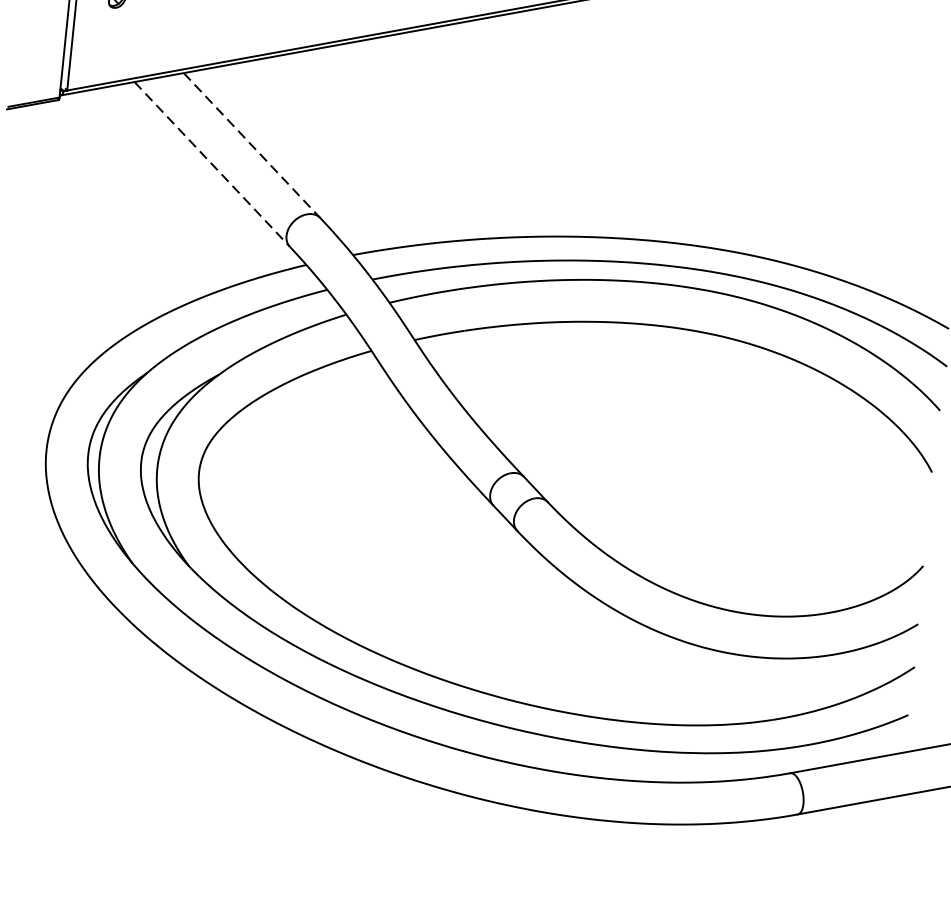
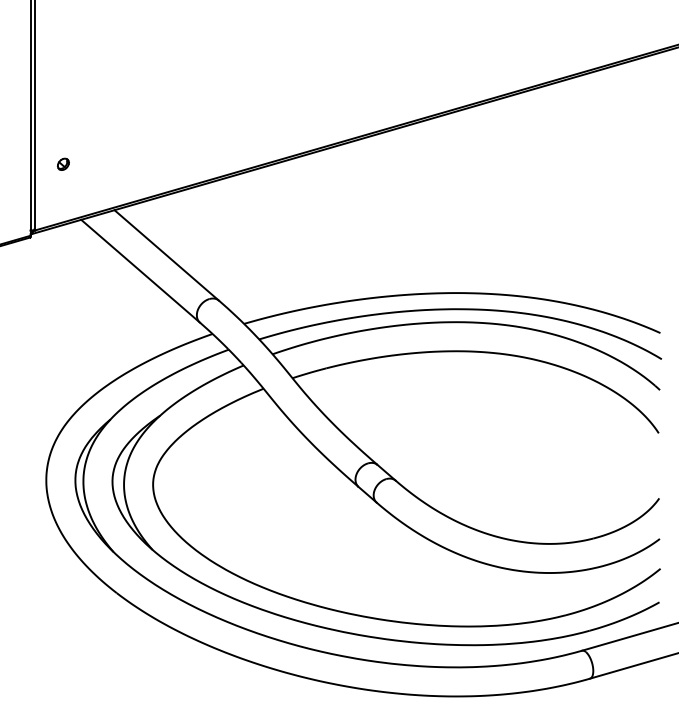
line: (253, 145) -> (167, 255), dashed -> solid
line: (212, 164) -> (140, 271), dashed -> solid

